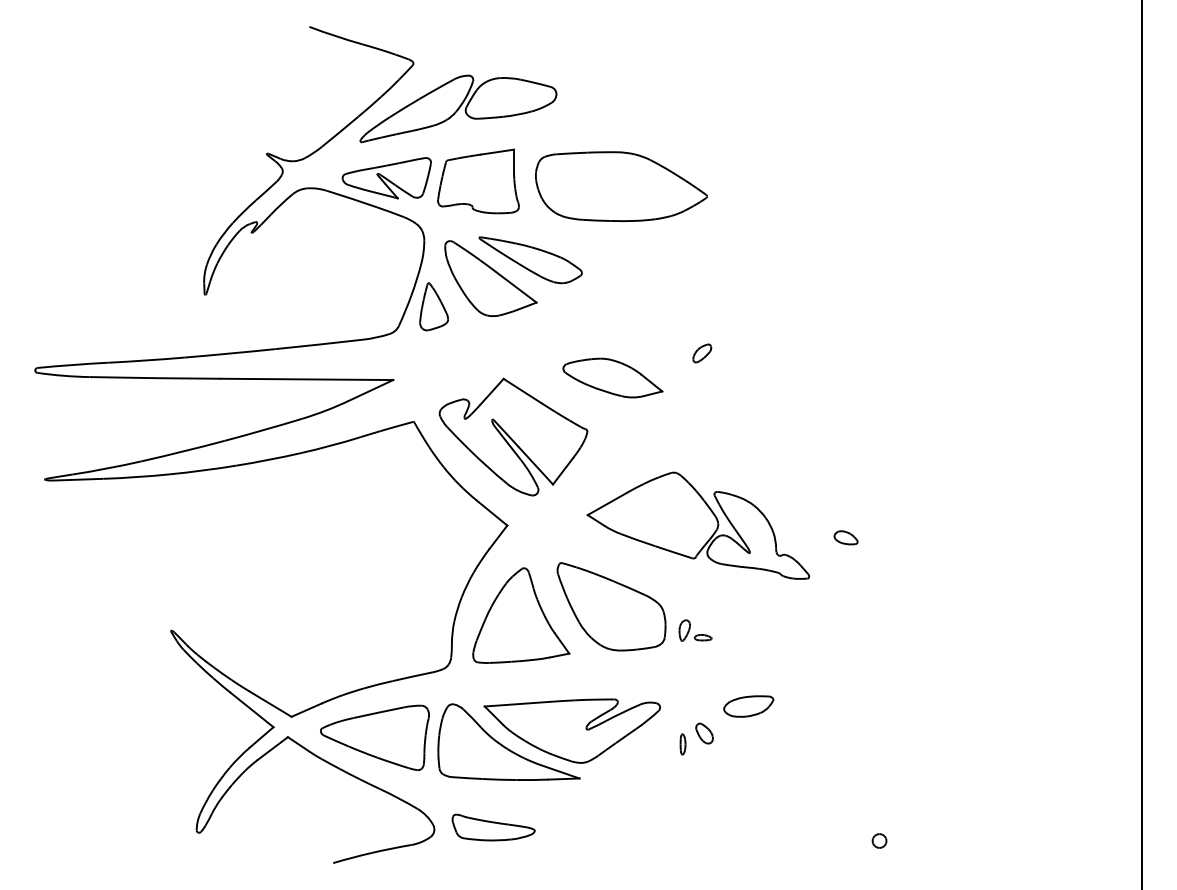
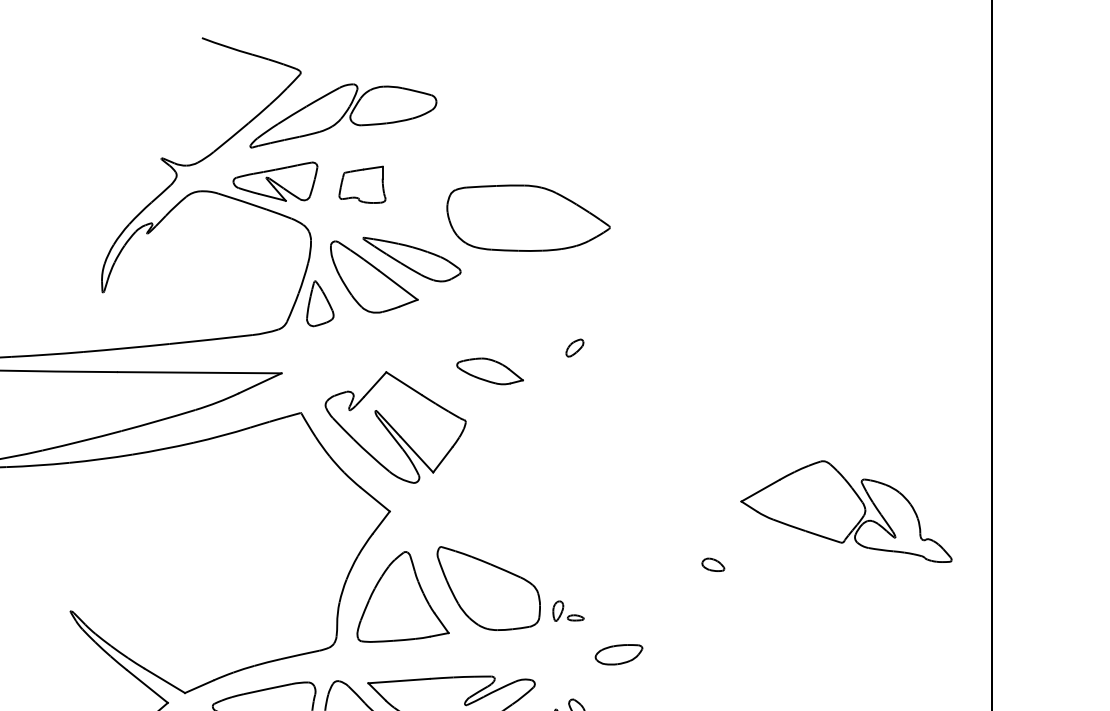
part: (478, 181) -> (362, 184), size x0.6
part: (621, 186) -> (528, 218), moved
part: (612, 377) -> (489, 370), size x0.7
part: (697, 525) -> (845, 511), moved
part: (845, 537) -> (712, 564), moved
part: (748, 706) -> (618, 654), moved

